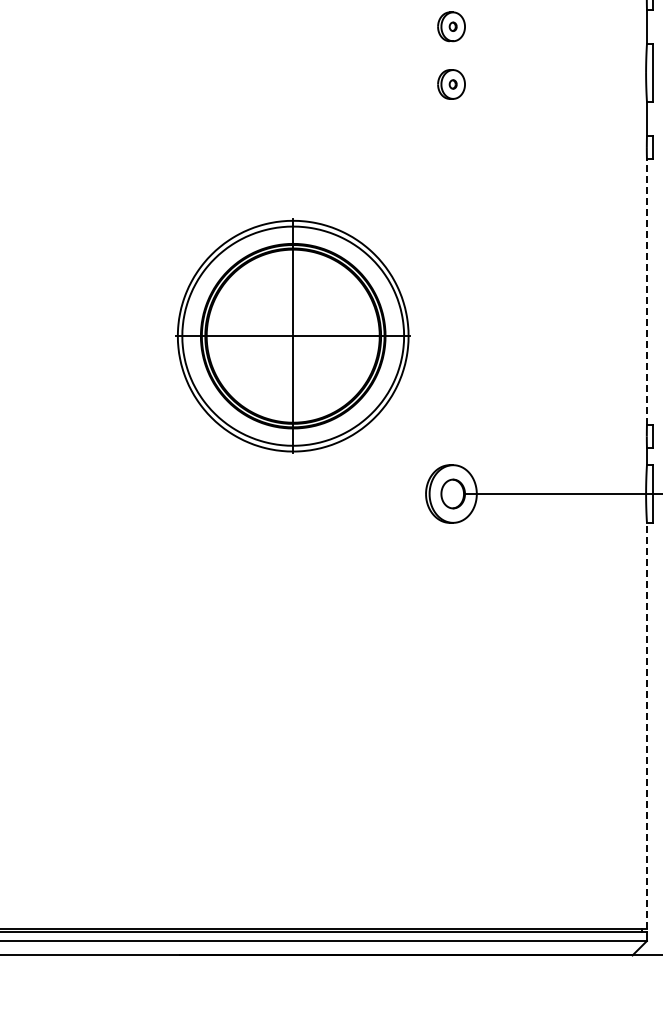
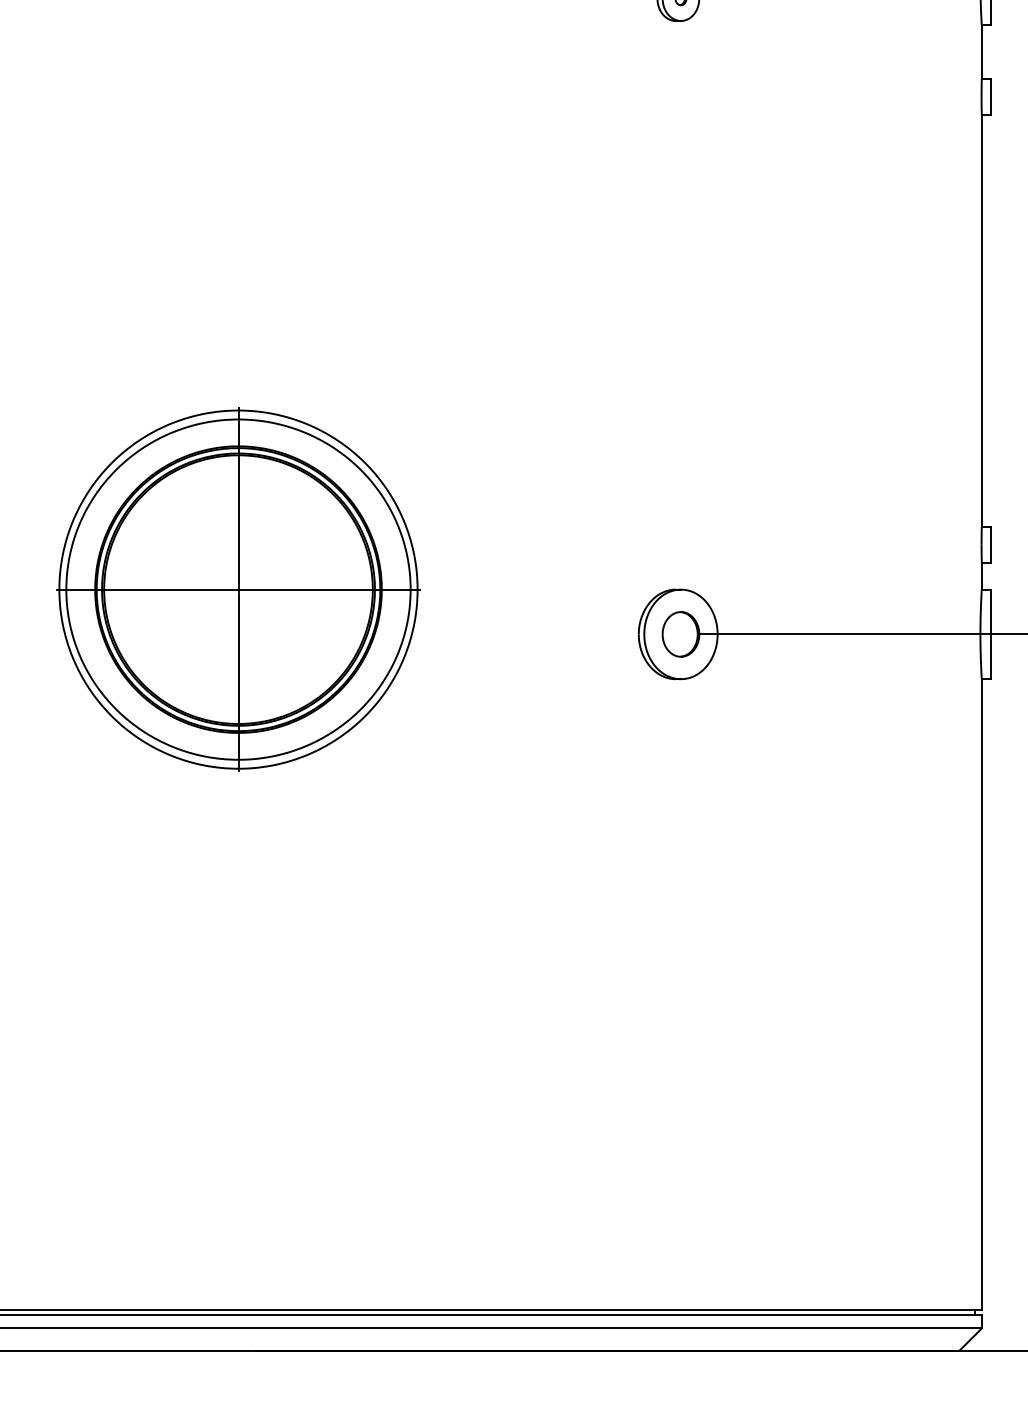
line: (646, 292) -> (981, 321), dashed -> solid
part: (292, 335) -> (237, 588), moved
line: (646, 725) -> (981, 993), dashed -> solid

